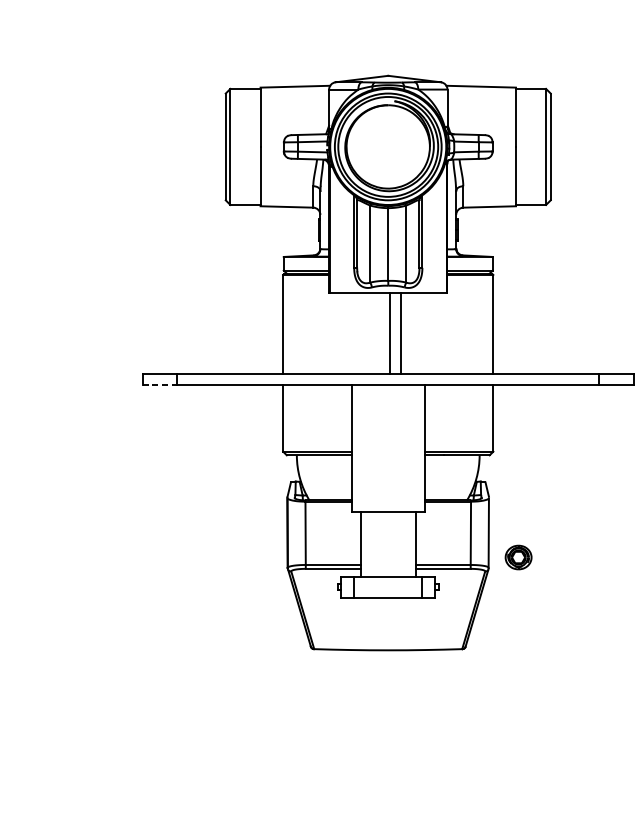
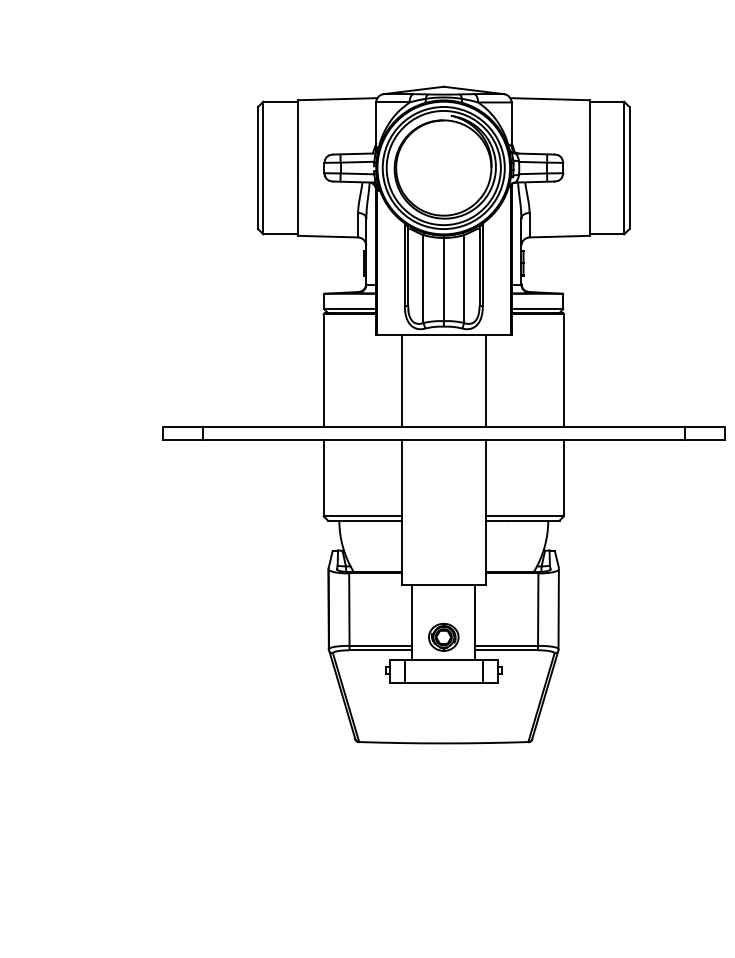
line: (390, 332) -> (402, 380), moved
line: (401, 332) -> (485, 380), moved
line: (159, 384) -> (182, 439), dashed -> solid
part: (518, 556) -> (443, 636), moved

